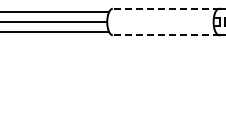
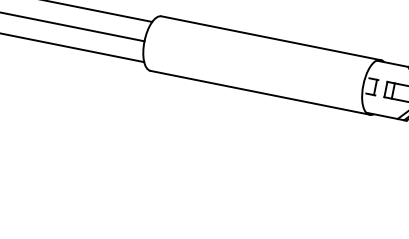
line: (165, 8) -> (269, 37), dashed -> solid
line: (165, 35) -> (258, 92), dashed -> solid

